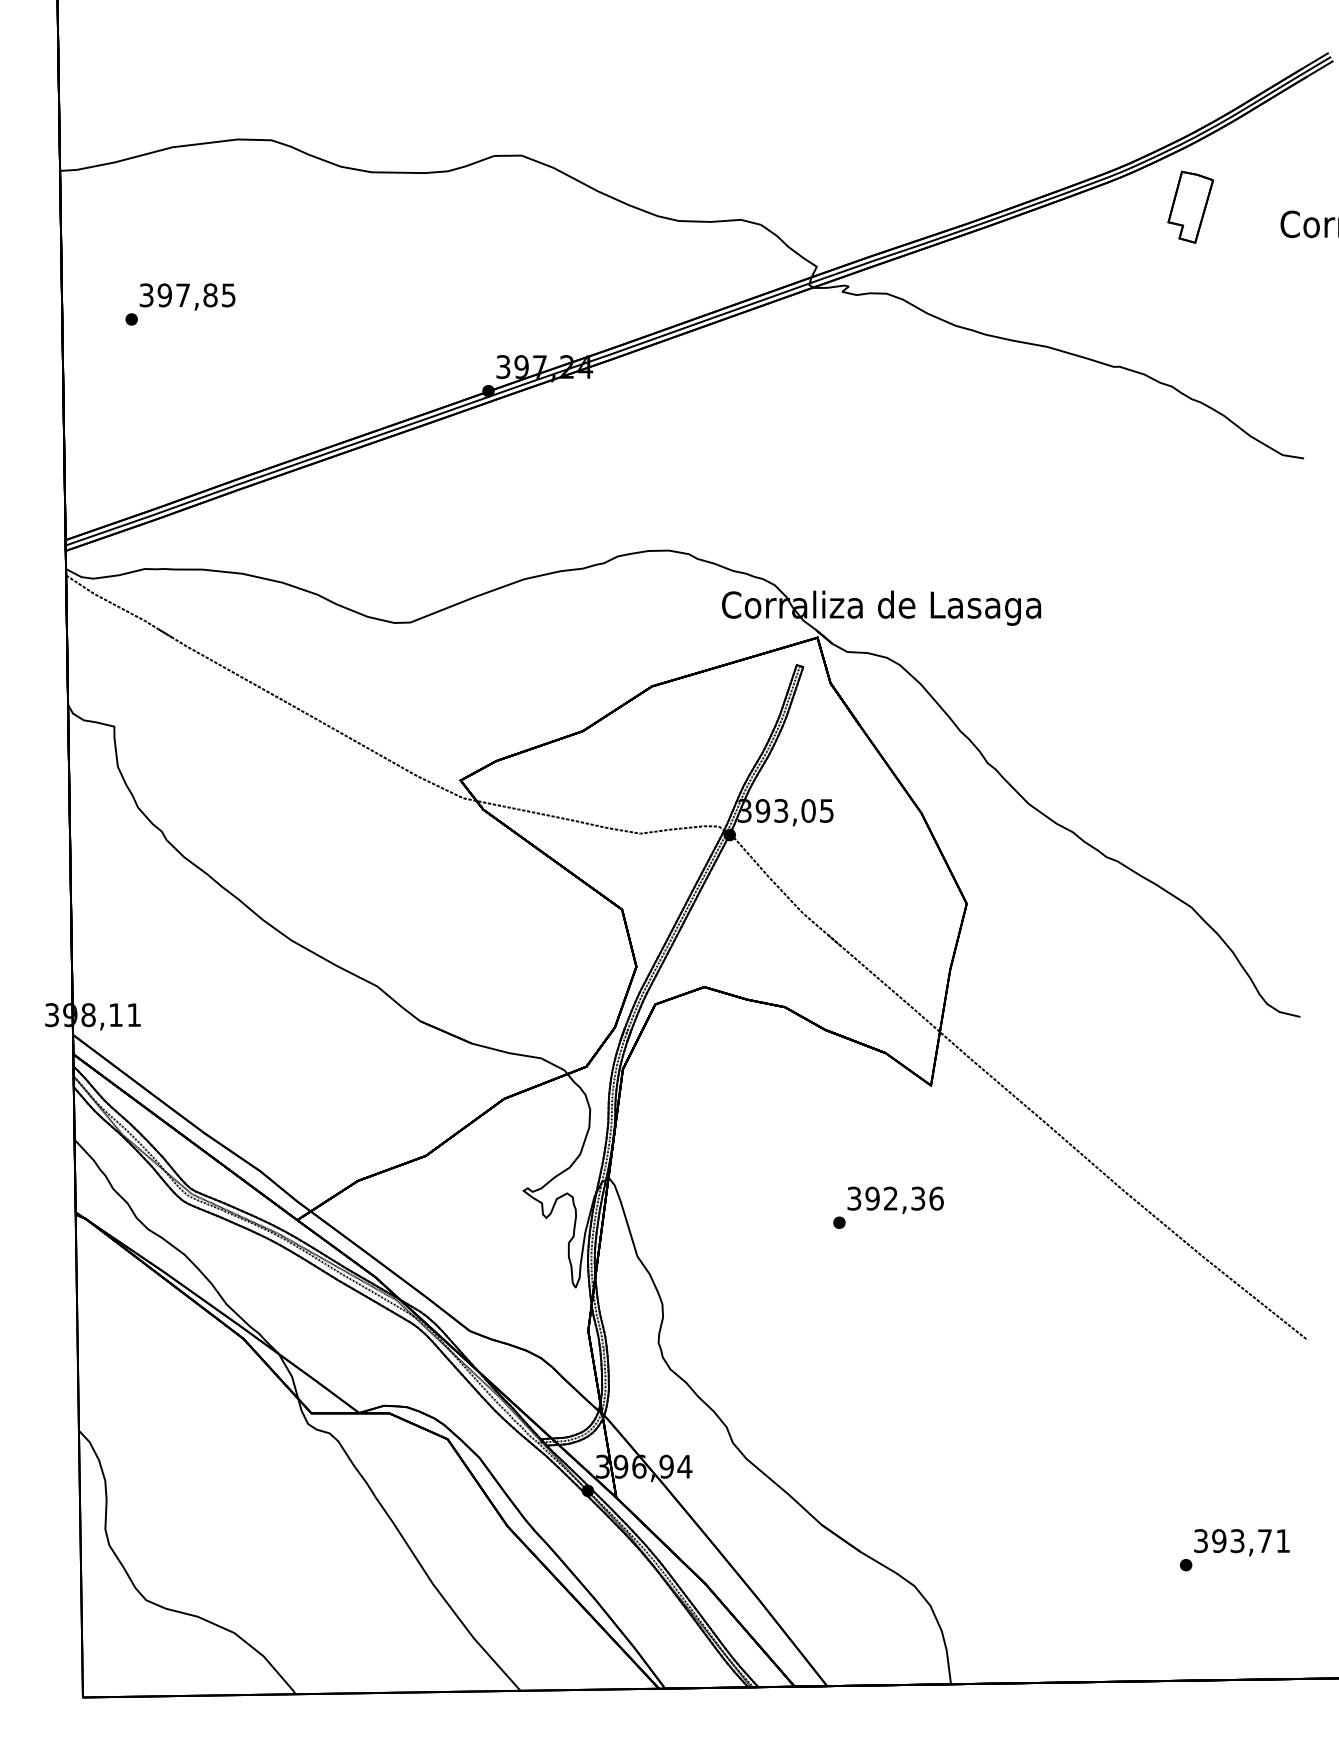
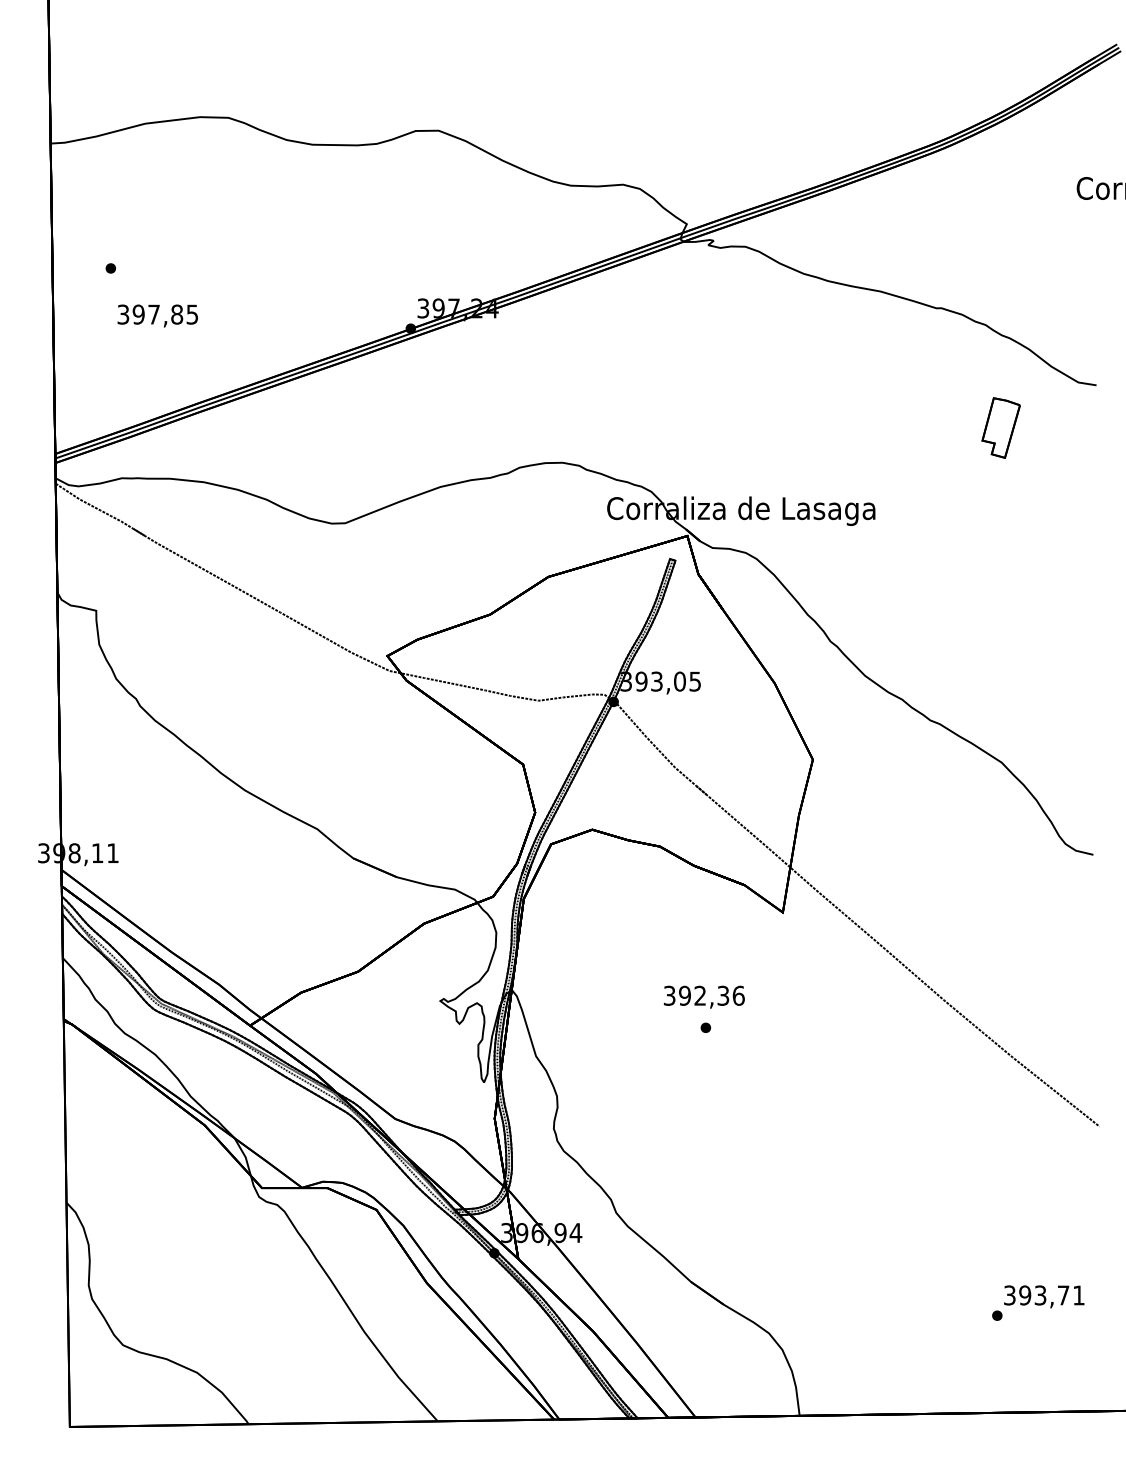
part: (1190, 206) -> (1001, 427), moved
text: (187, 296) -> (157, 315), moved
text: (895, 1199) -> (704, 996), moved

